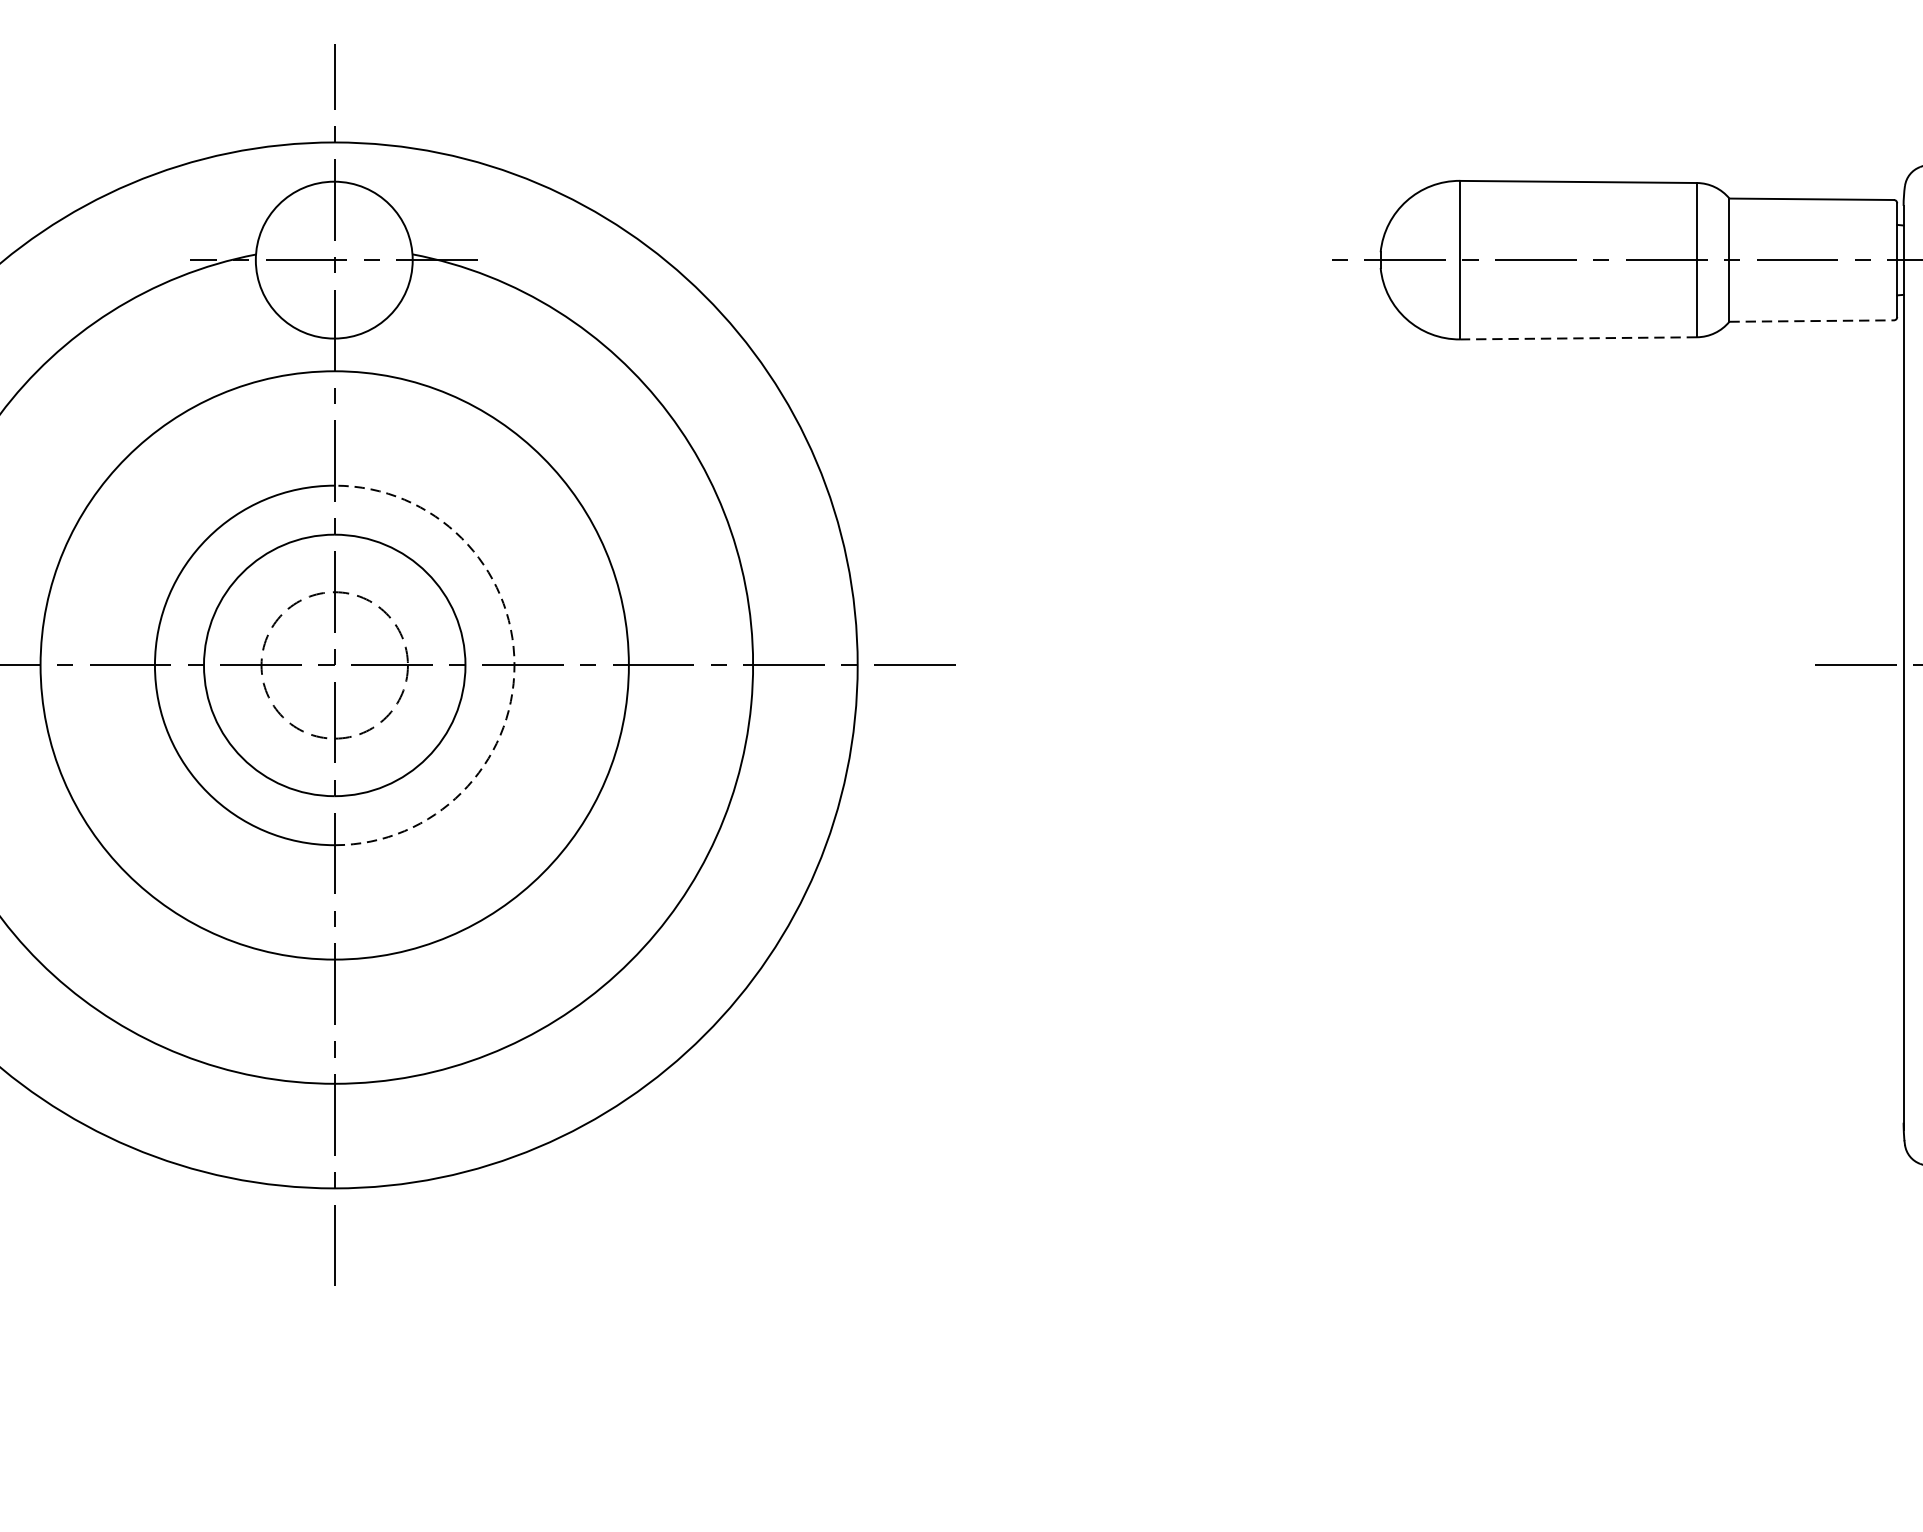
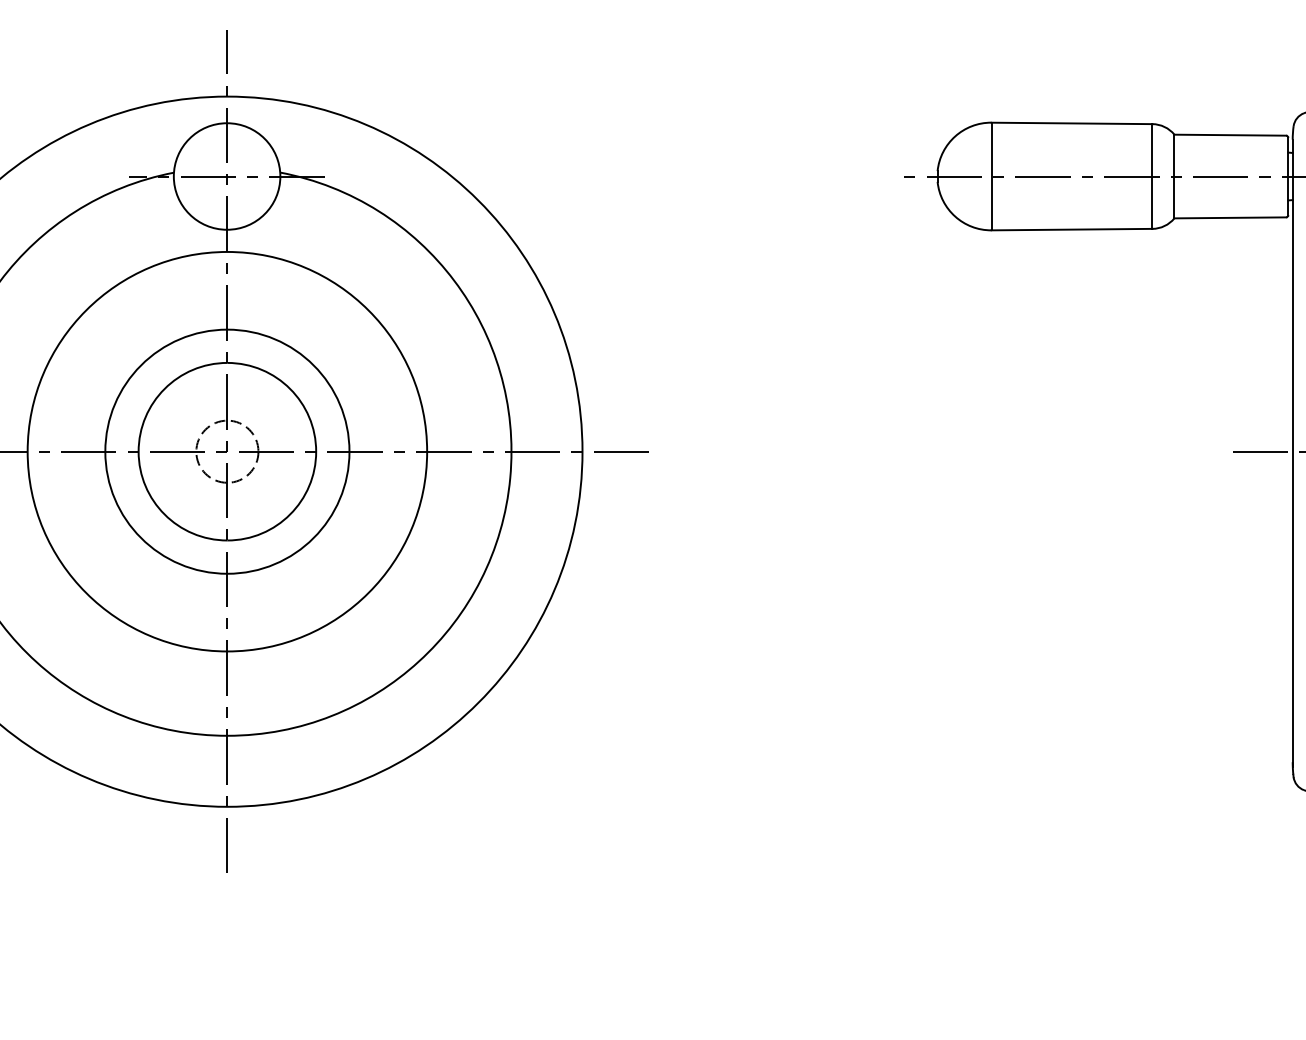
line: (1811, 320) -> (1230, 217), dashed -> solid
line: (1577, 338) -> (1071, 229), dashed -> solid
circle: (334, 665) -> (227, 451), size x0.62
arc: (514, 665) -> (349, 451), dashed -> solid

